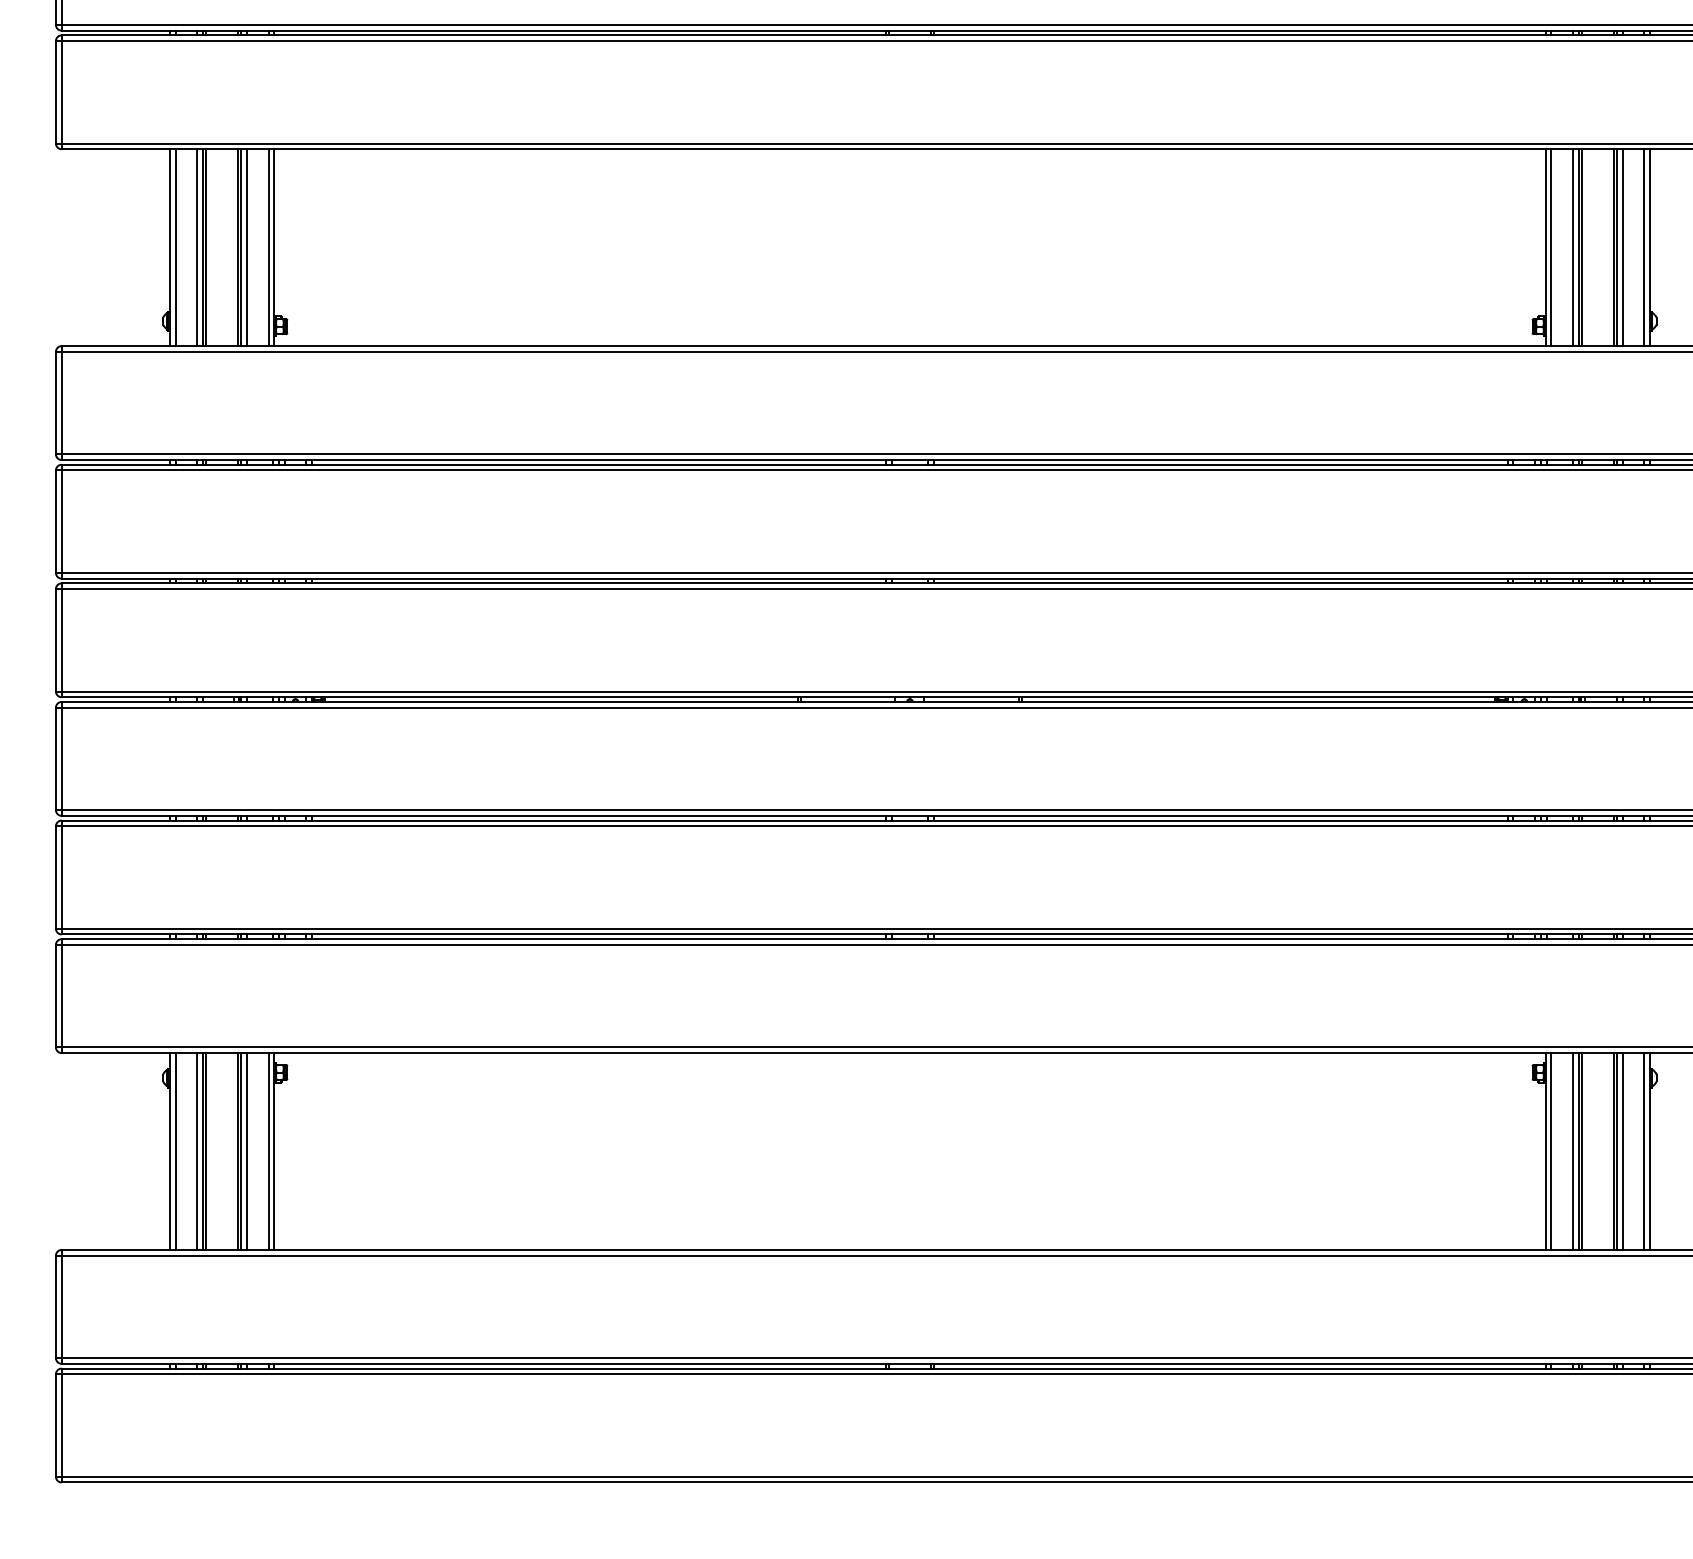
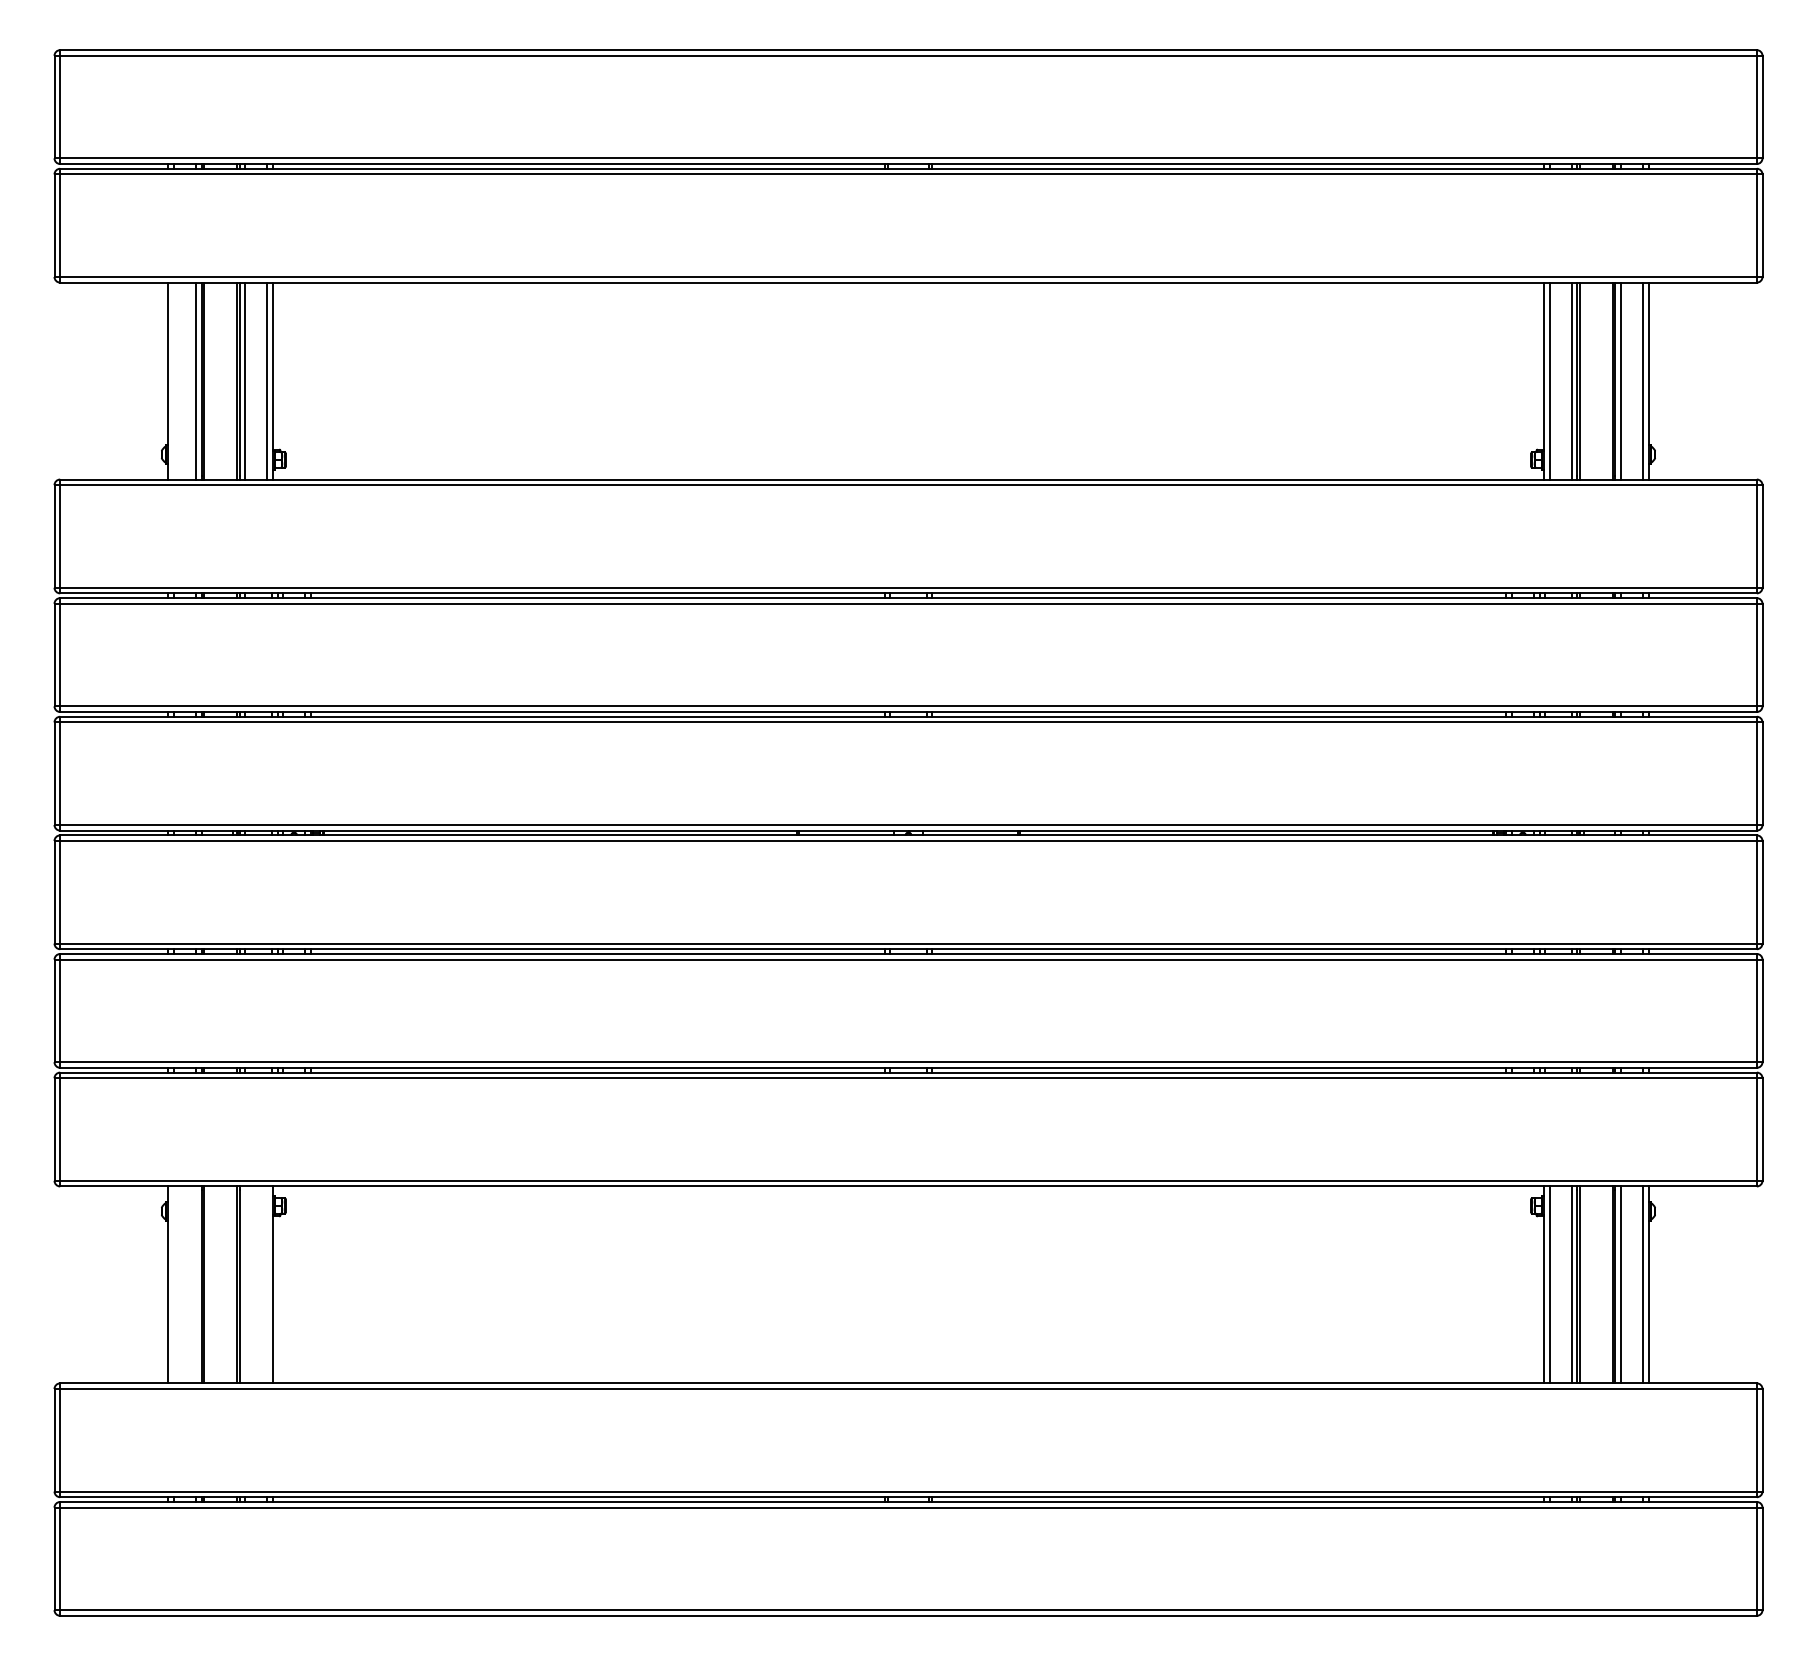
line: (175, 247) -> (174, 380), removed
line: (175, 1151) -> (174, 1284), removed
line: (196, 1151) -> (195, 1284), removed
line: (246, 1151) -> (245, 1284), removed
line: (268, 1151) -> (267, 1284), removed

